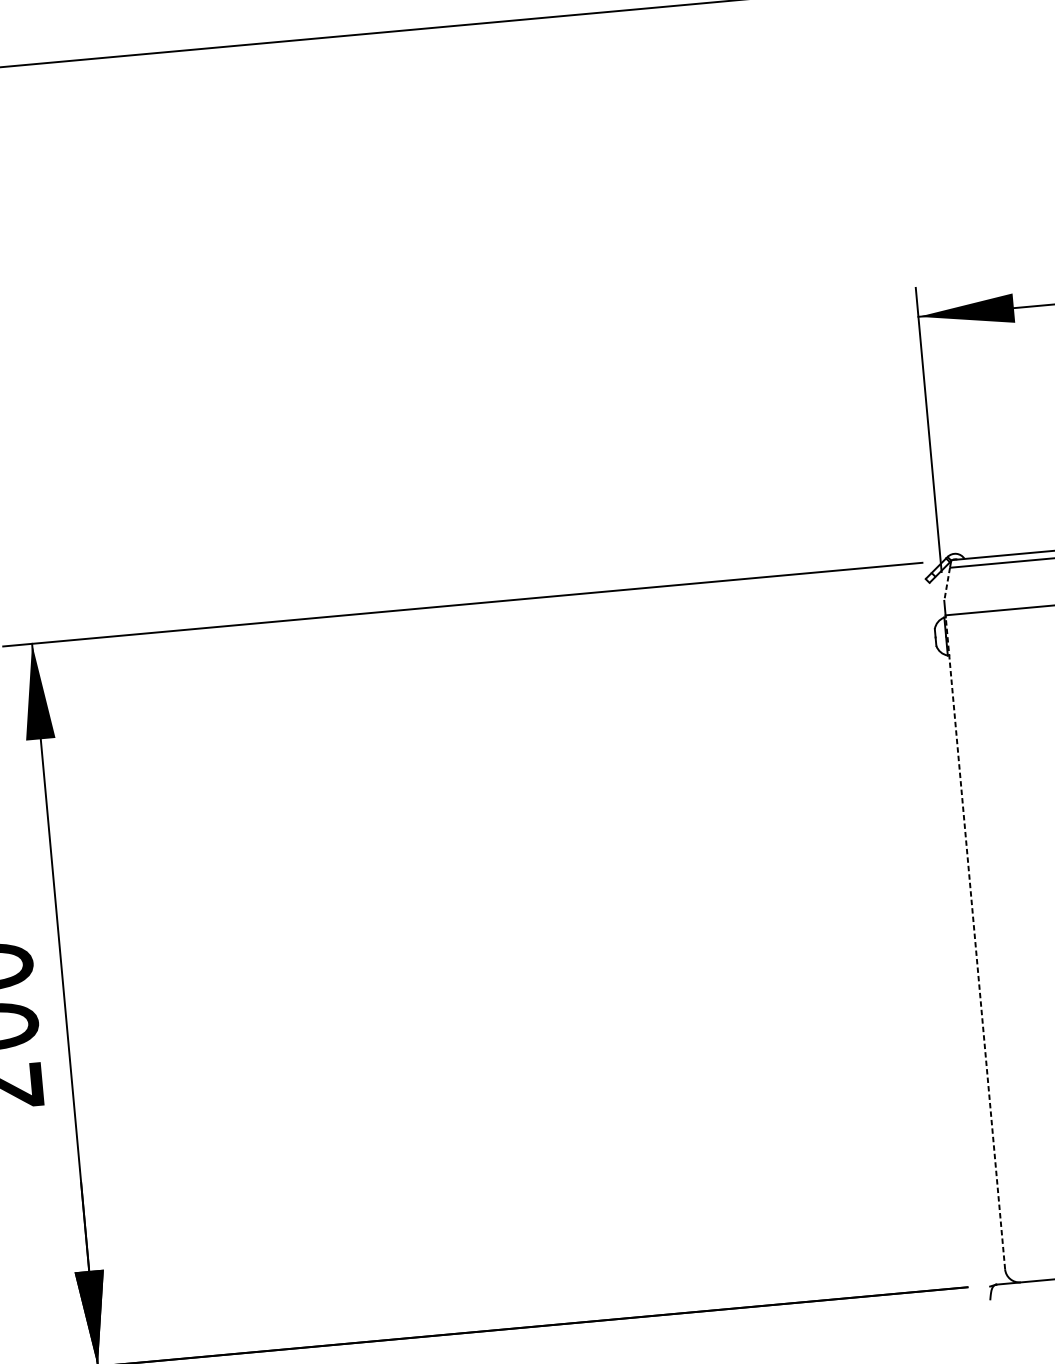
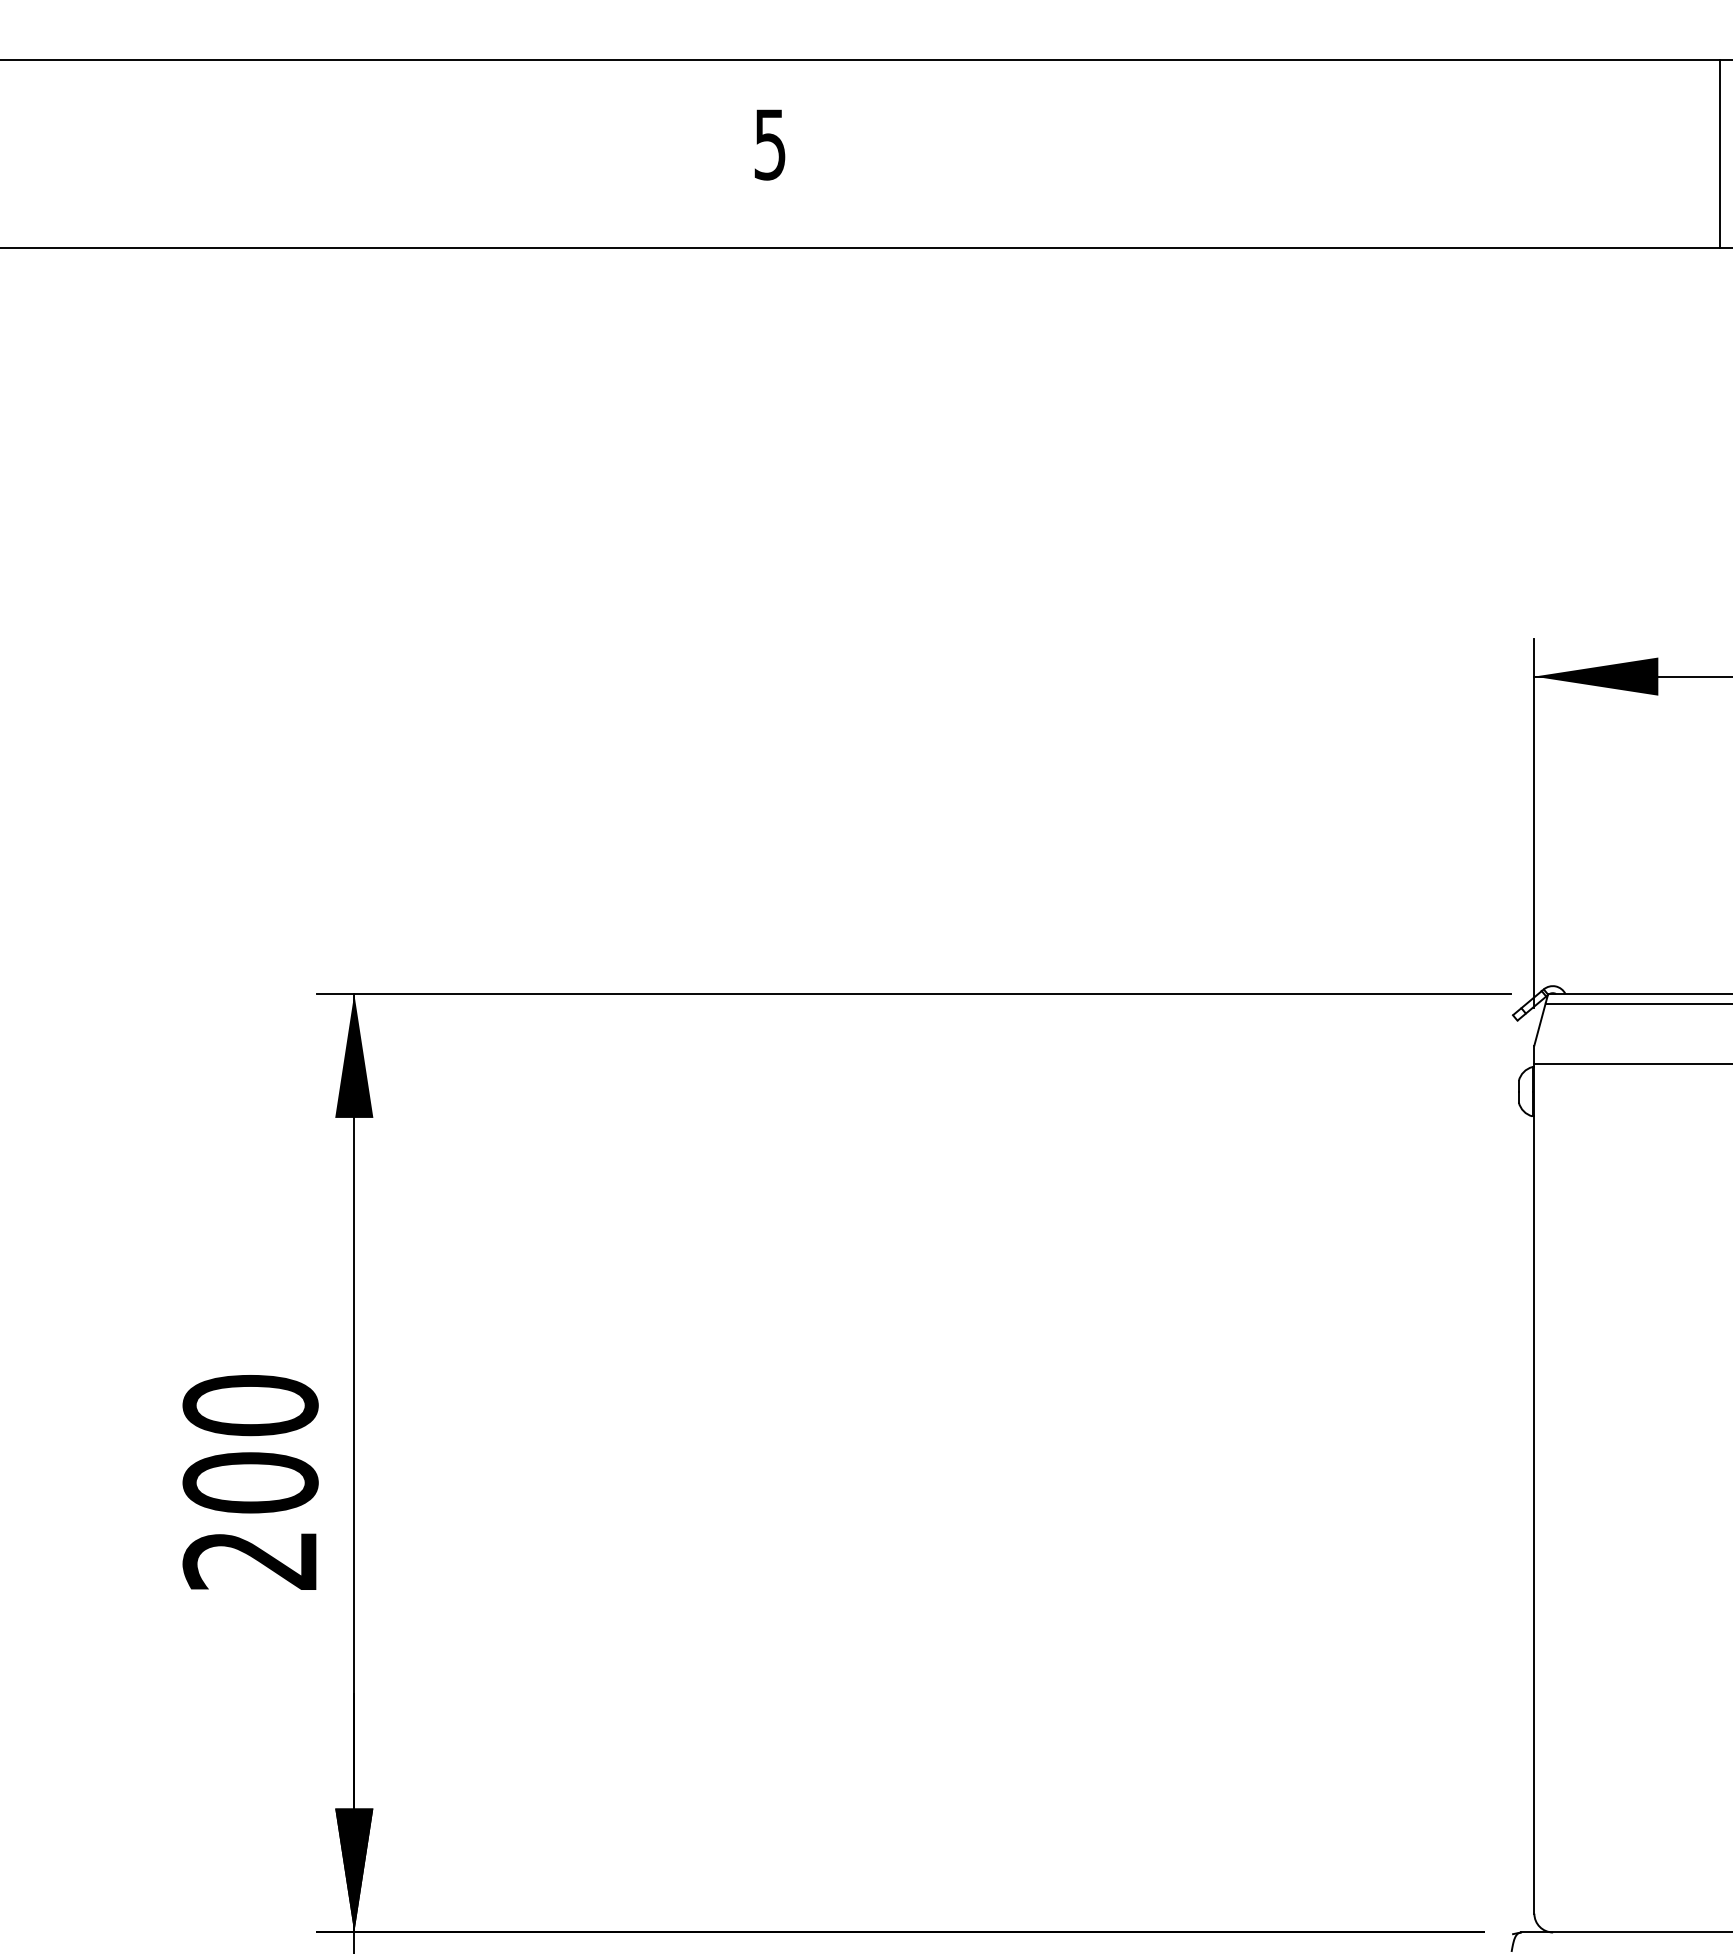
line: (946, 584) -> (1539, 1024), dashed -> solid
line: (975, 942) -> (1534, 1489), dashed -> solid

